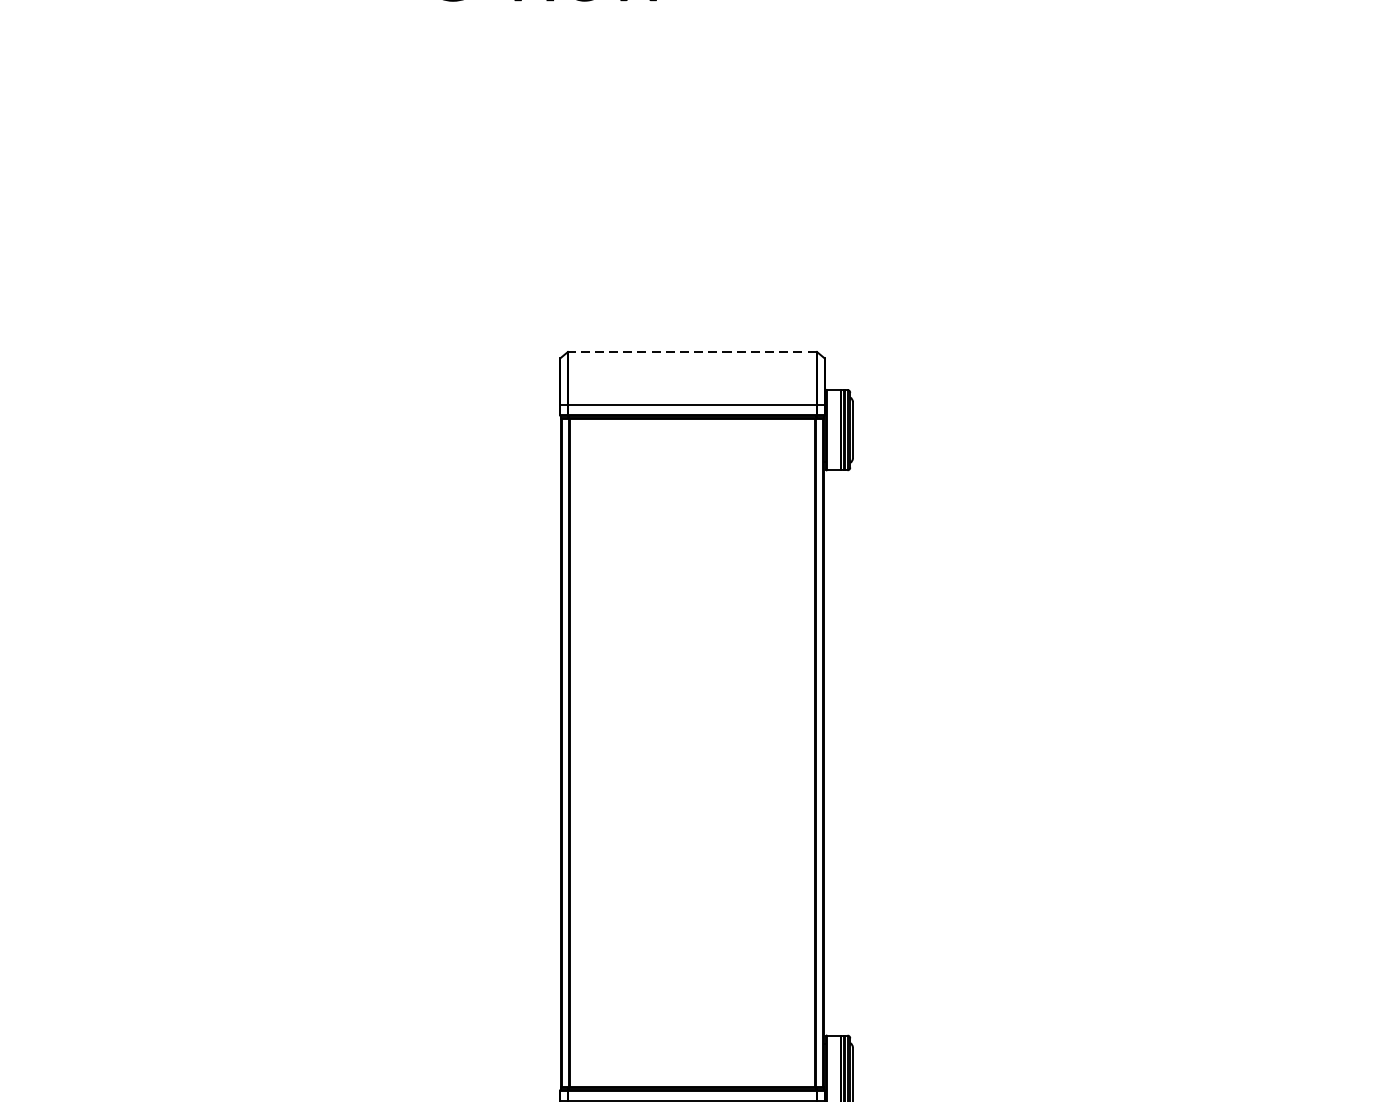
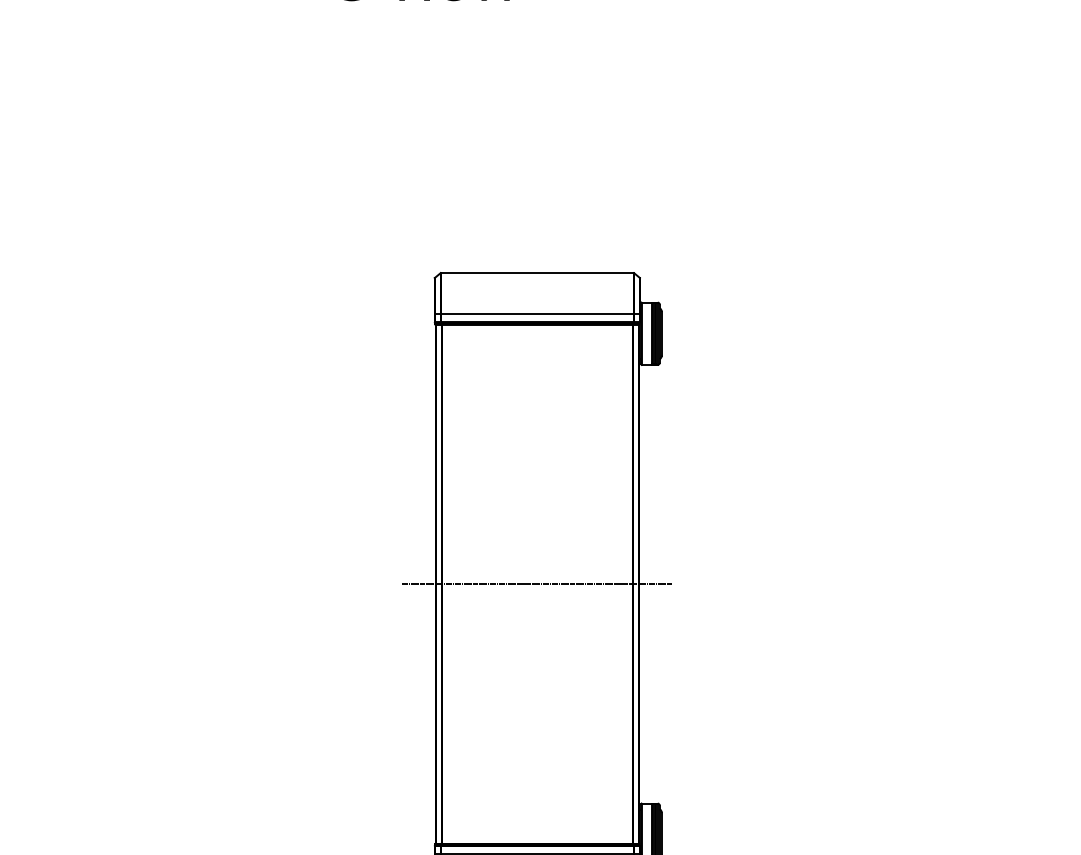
line: (691, 351) -> (536, 272), dashed -> solid
line: (691, 753) -> (536, 584), added

